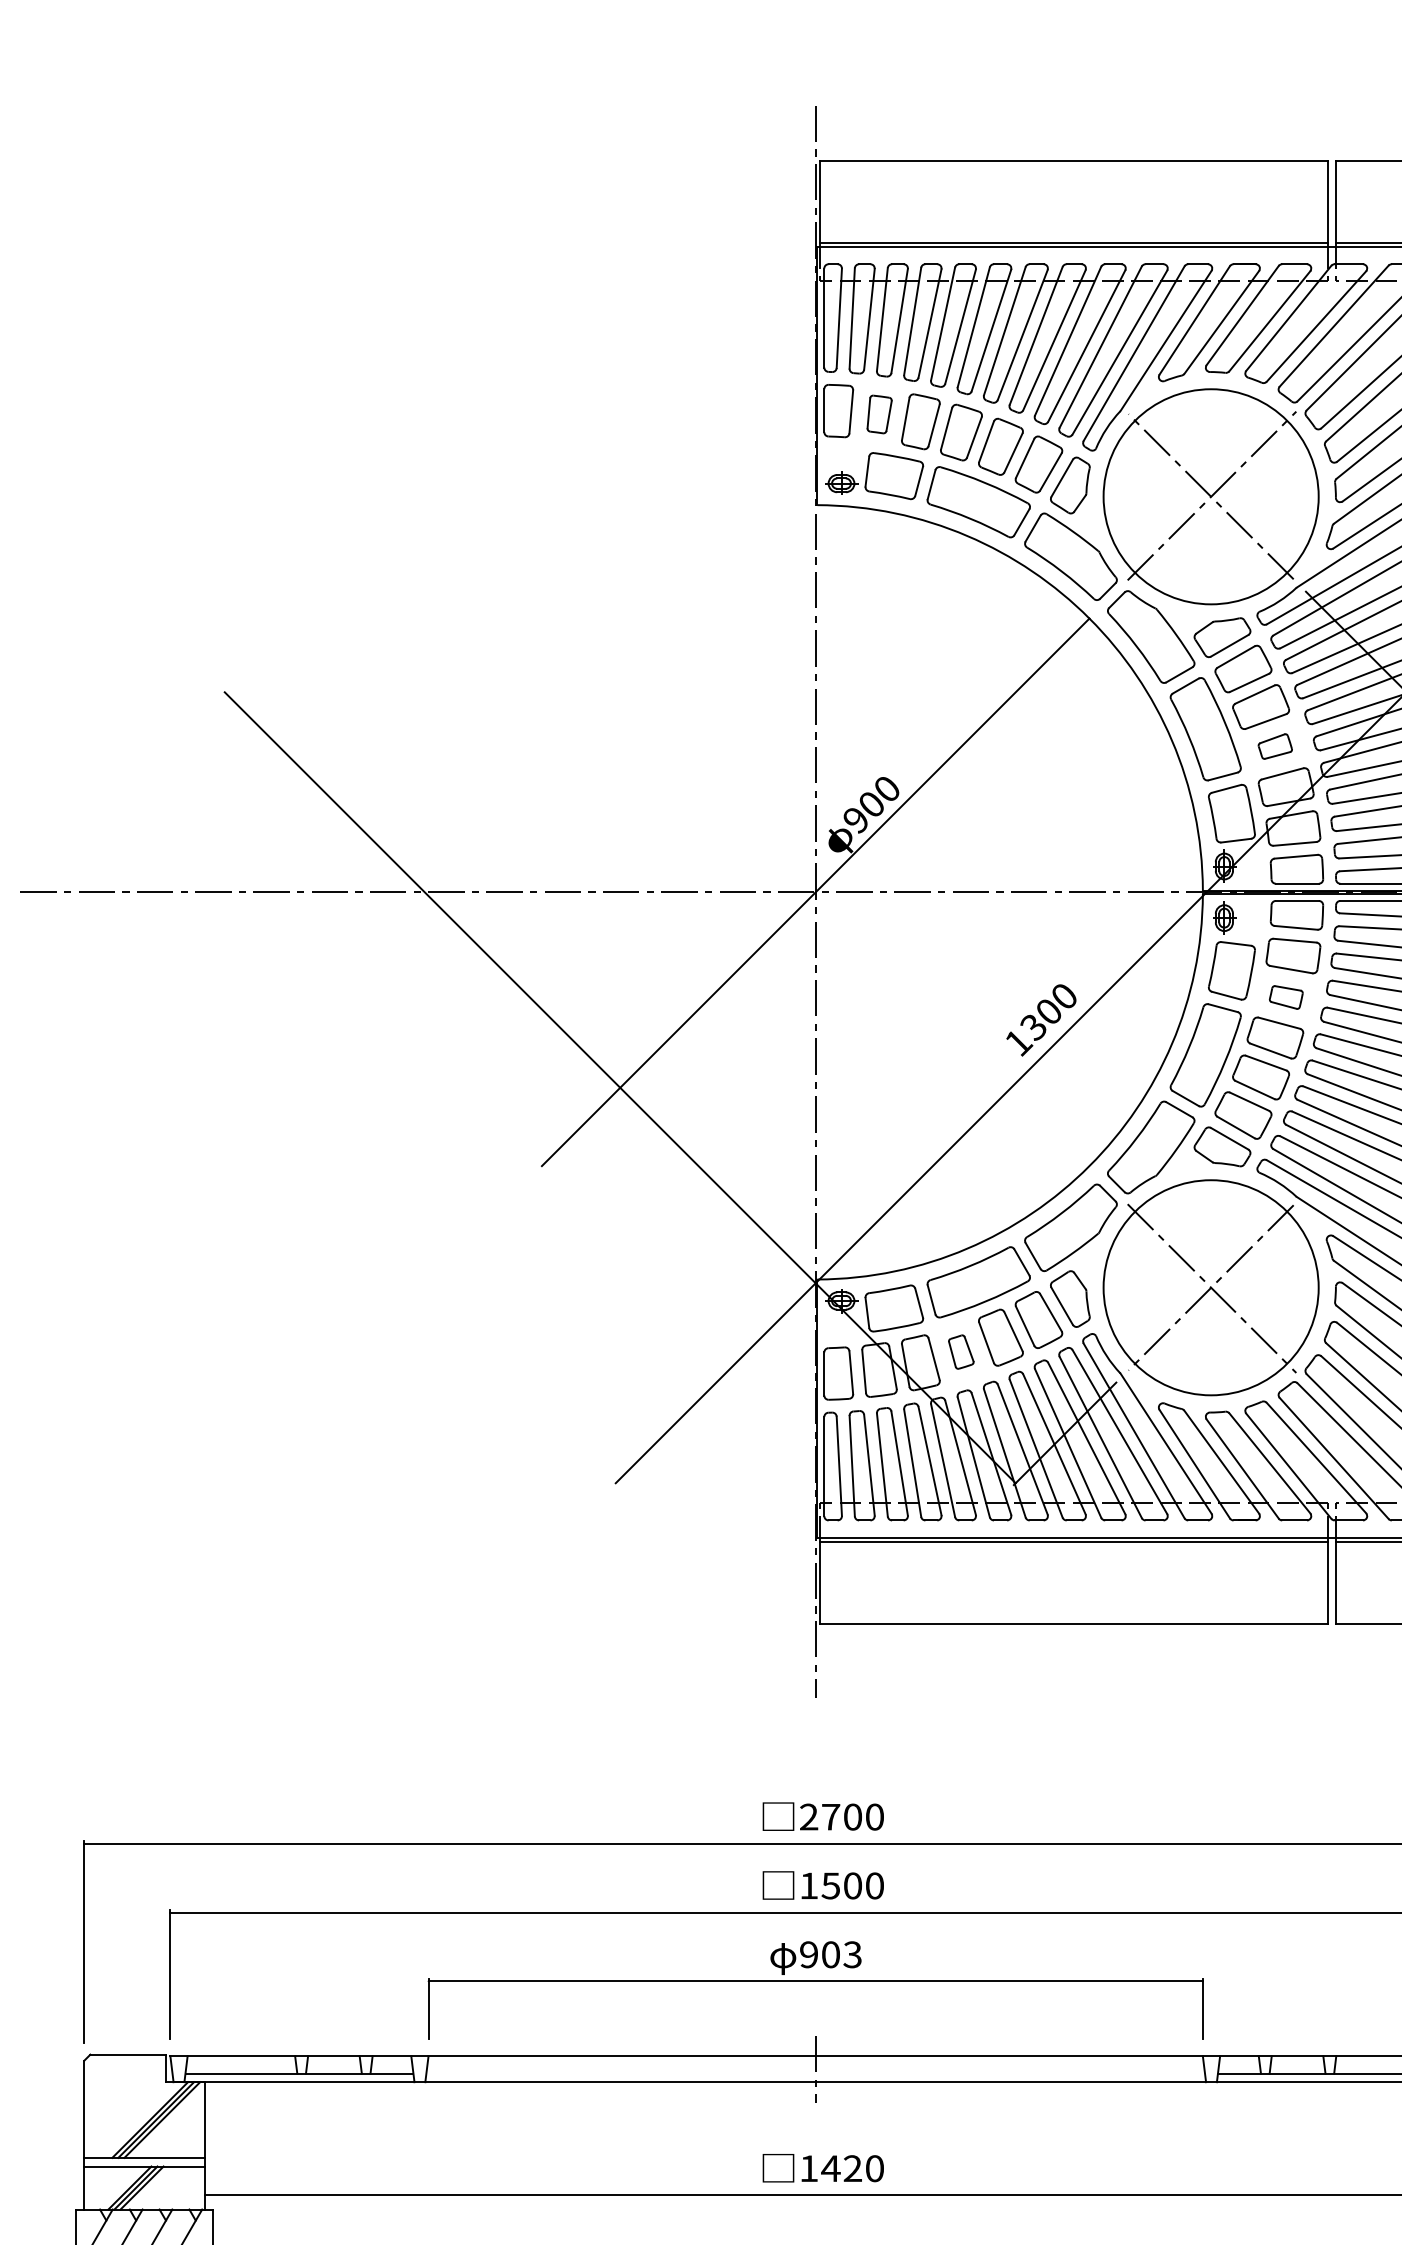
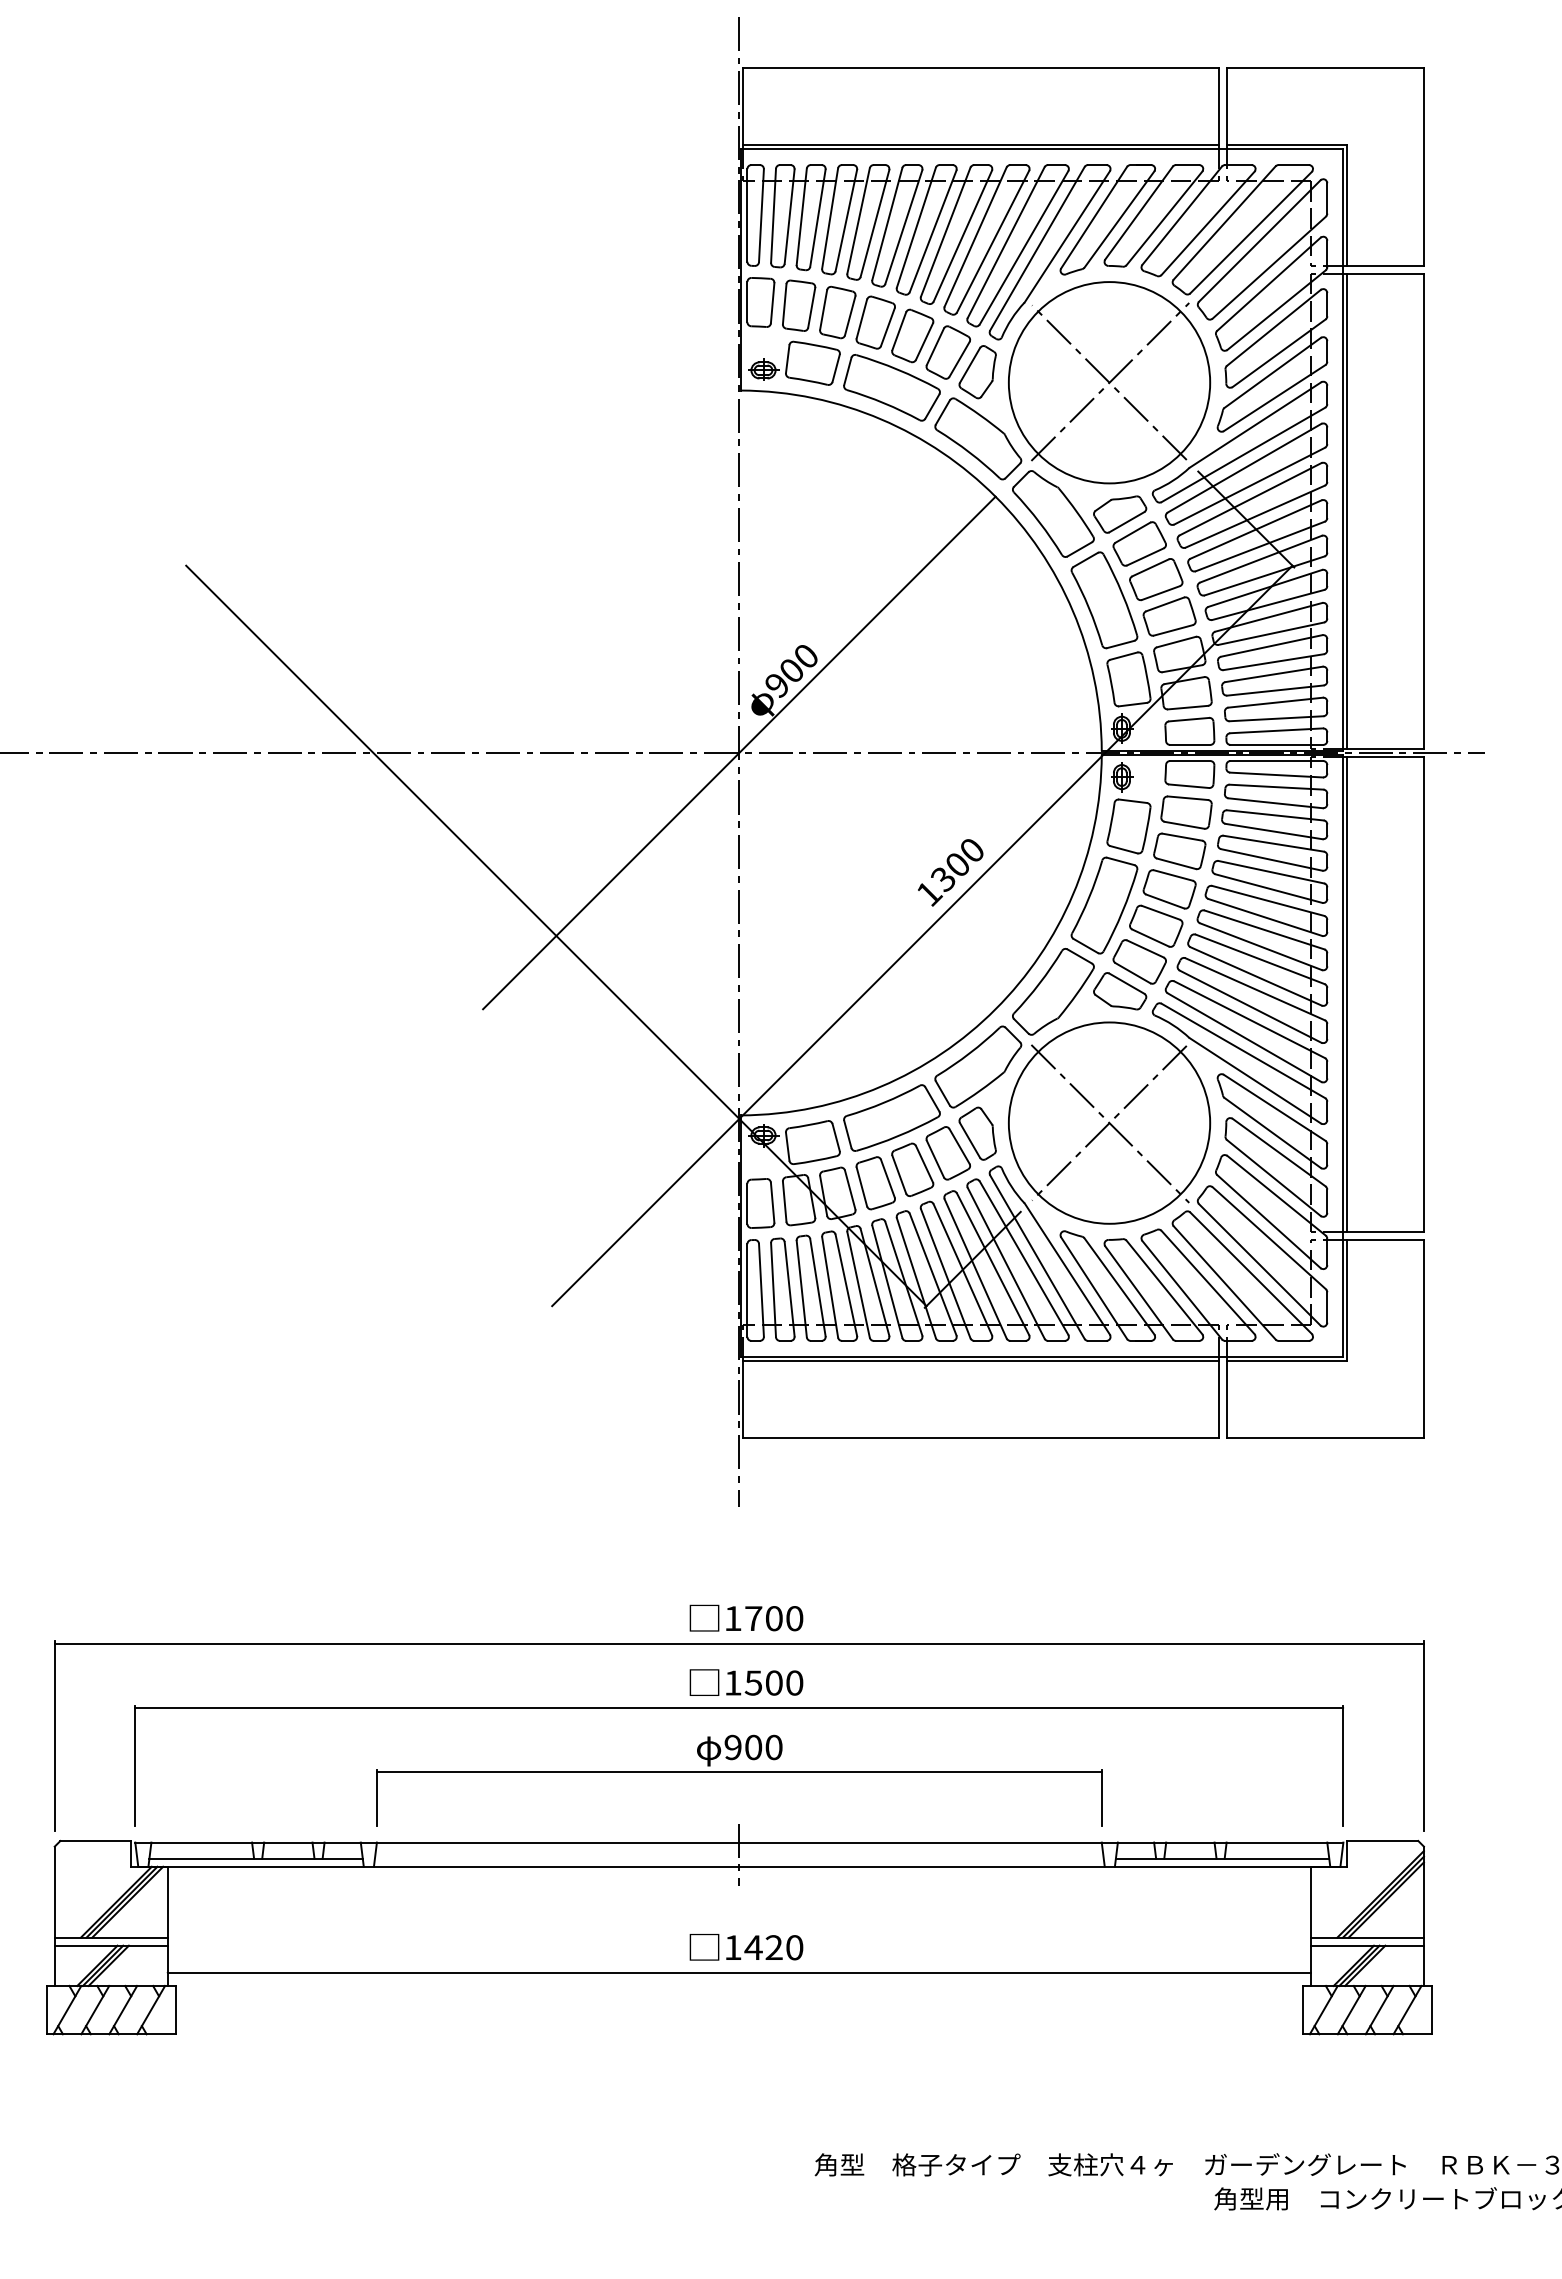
part: (879, 414) -> (799, 305), size x1.43
part: (1275, 746) -> (1169, 616), size x1.67
part: (1285, 997) -> (1179, 851), size x1.67
part: (961, 1352) -> (875, 1183), size x1.67
text: (808, 1816) -> (732, 1618), 2700 -> 1700
text: (852, 1954) -> (773, 1747), 903 -> 900

